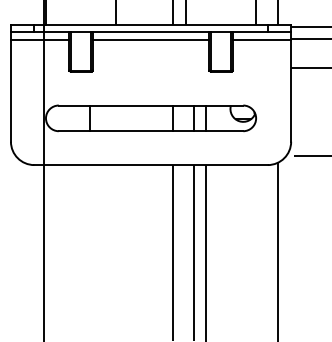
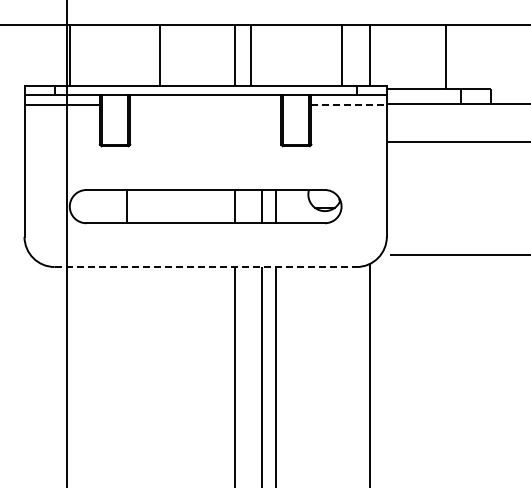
line: (150, 40) -> (205, 105), removed
line: (262, 40) -> (349, 105), solid -> dashed
line: (150, 165) -> (205, 267), solid -> dashed

